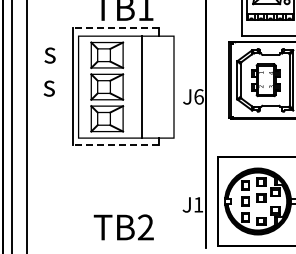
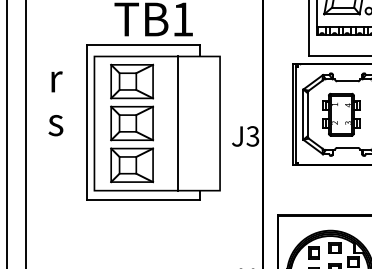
line: (115, 27) -> (143, 45), dashed -> solid
text: (49, 55) -> (56, 81), s -> r
text: (198, 96) -> (252, 135), J6 -> J3
line: (115, 145) -> (143, 200), dashed -> solid

